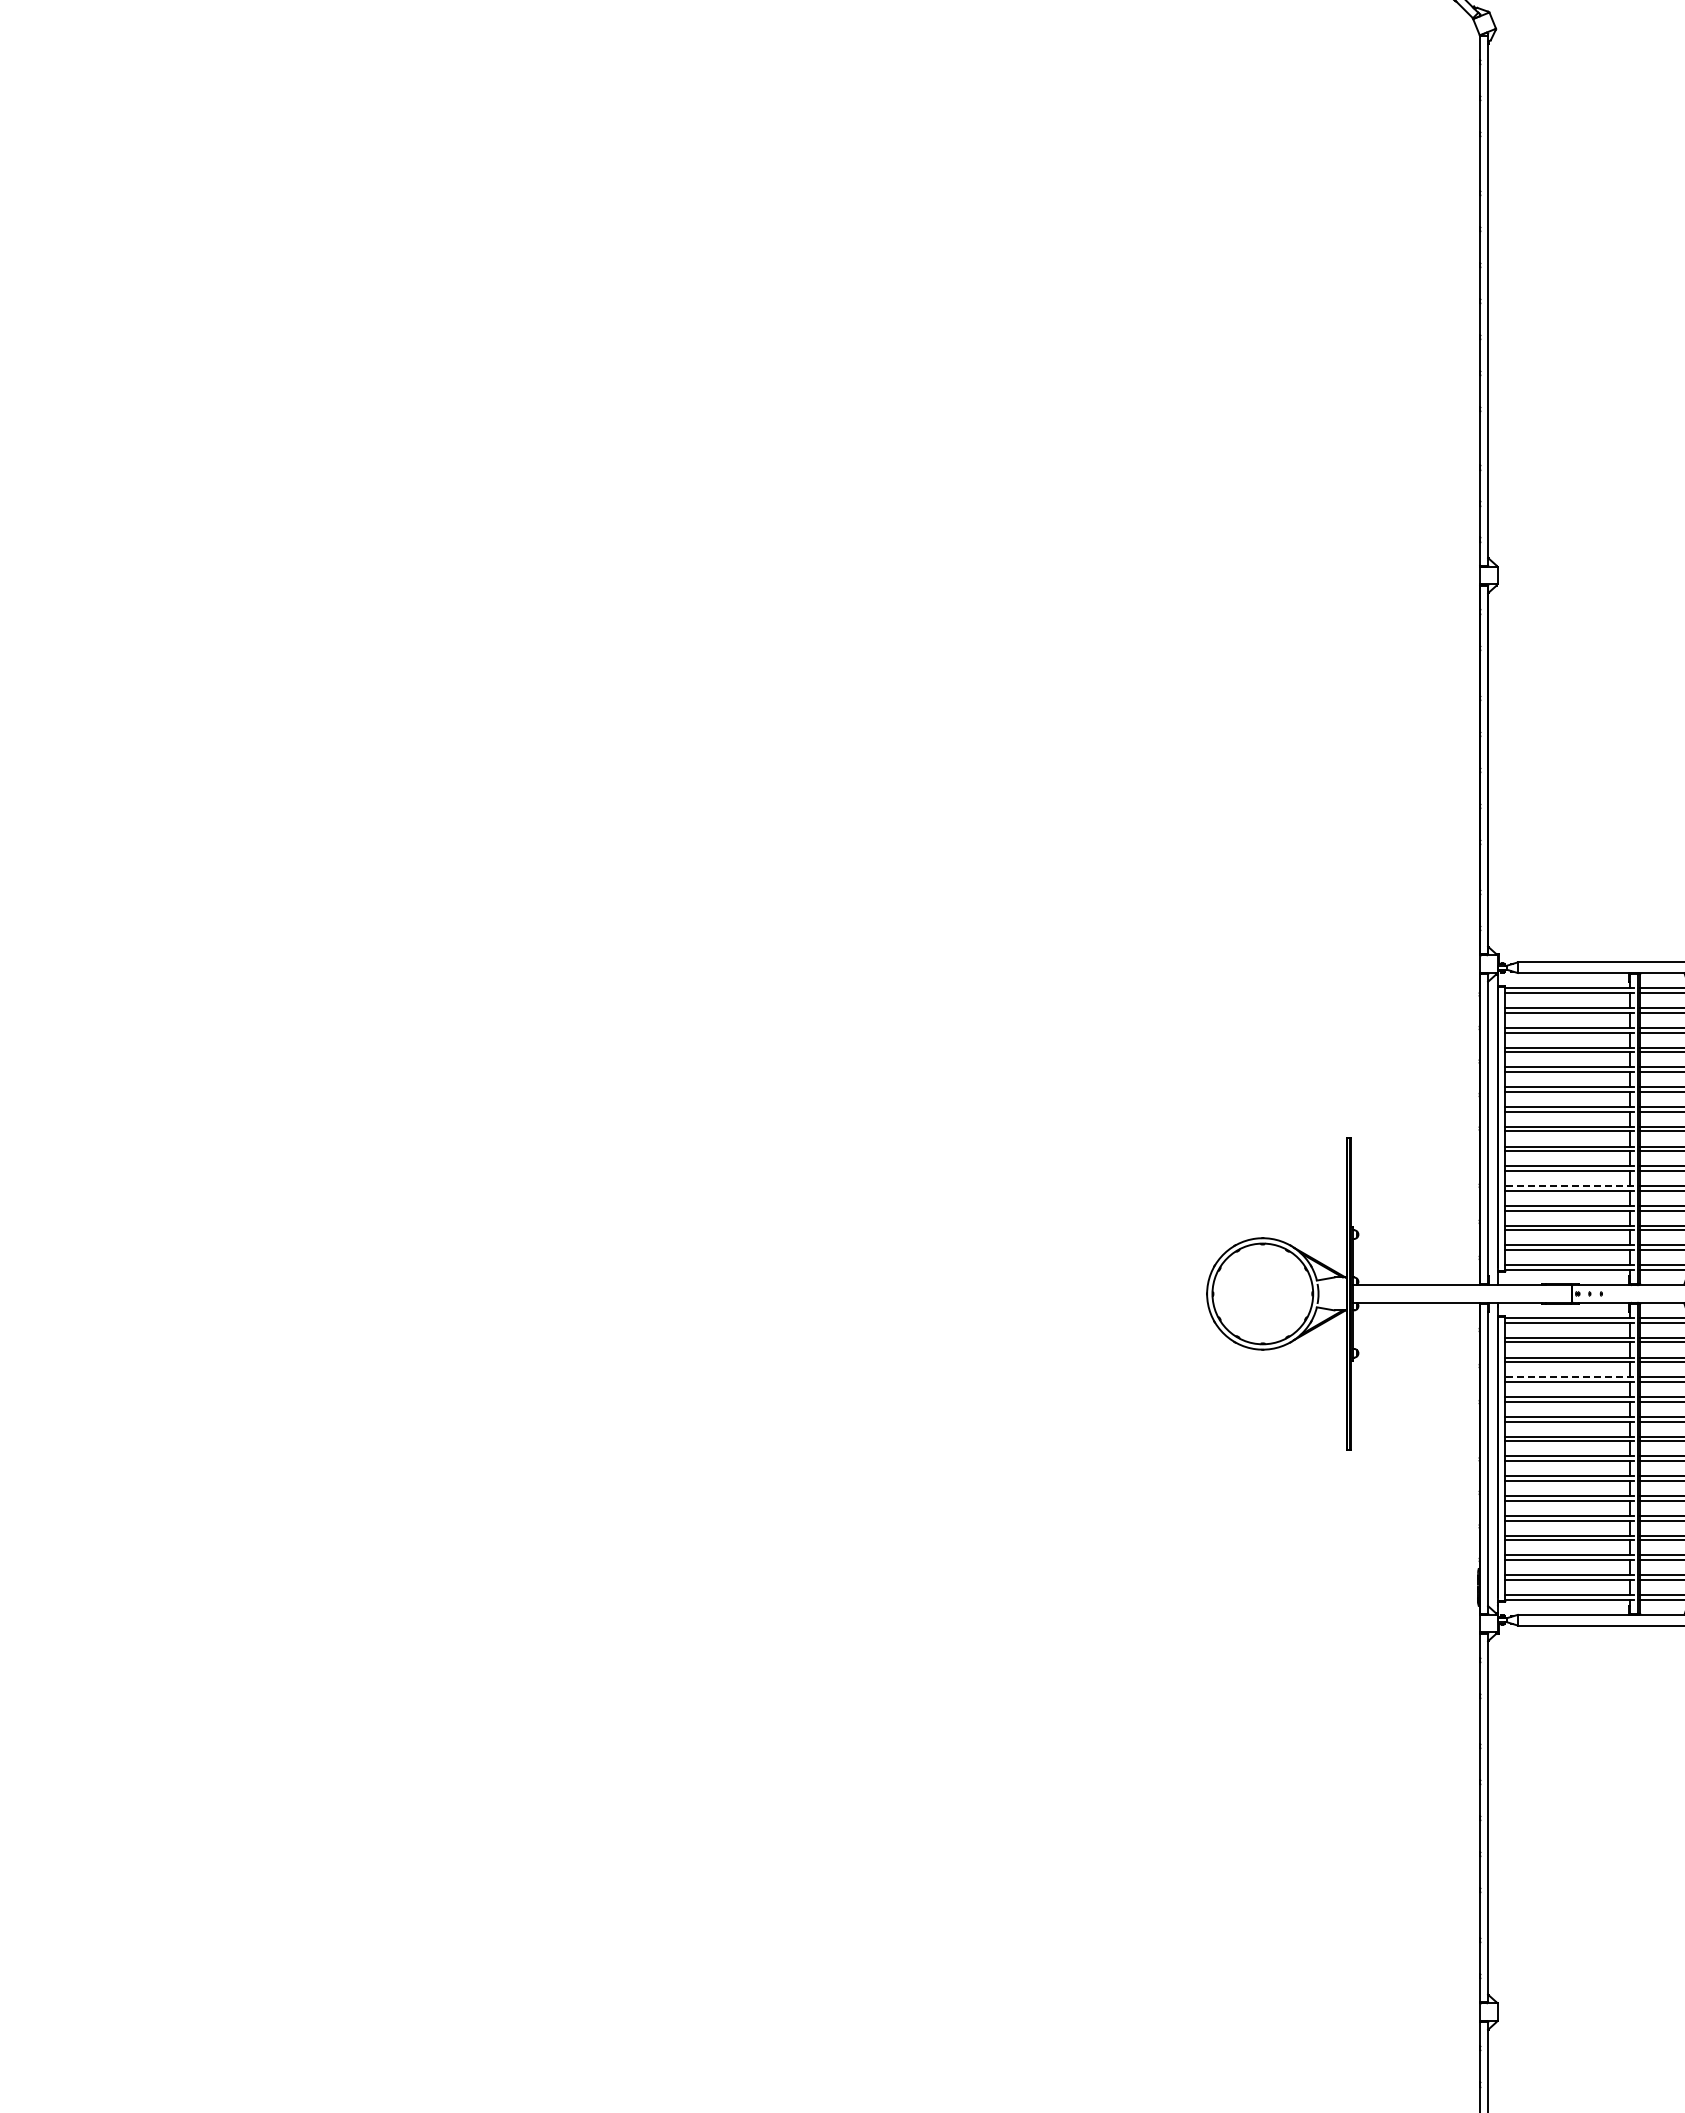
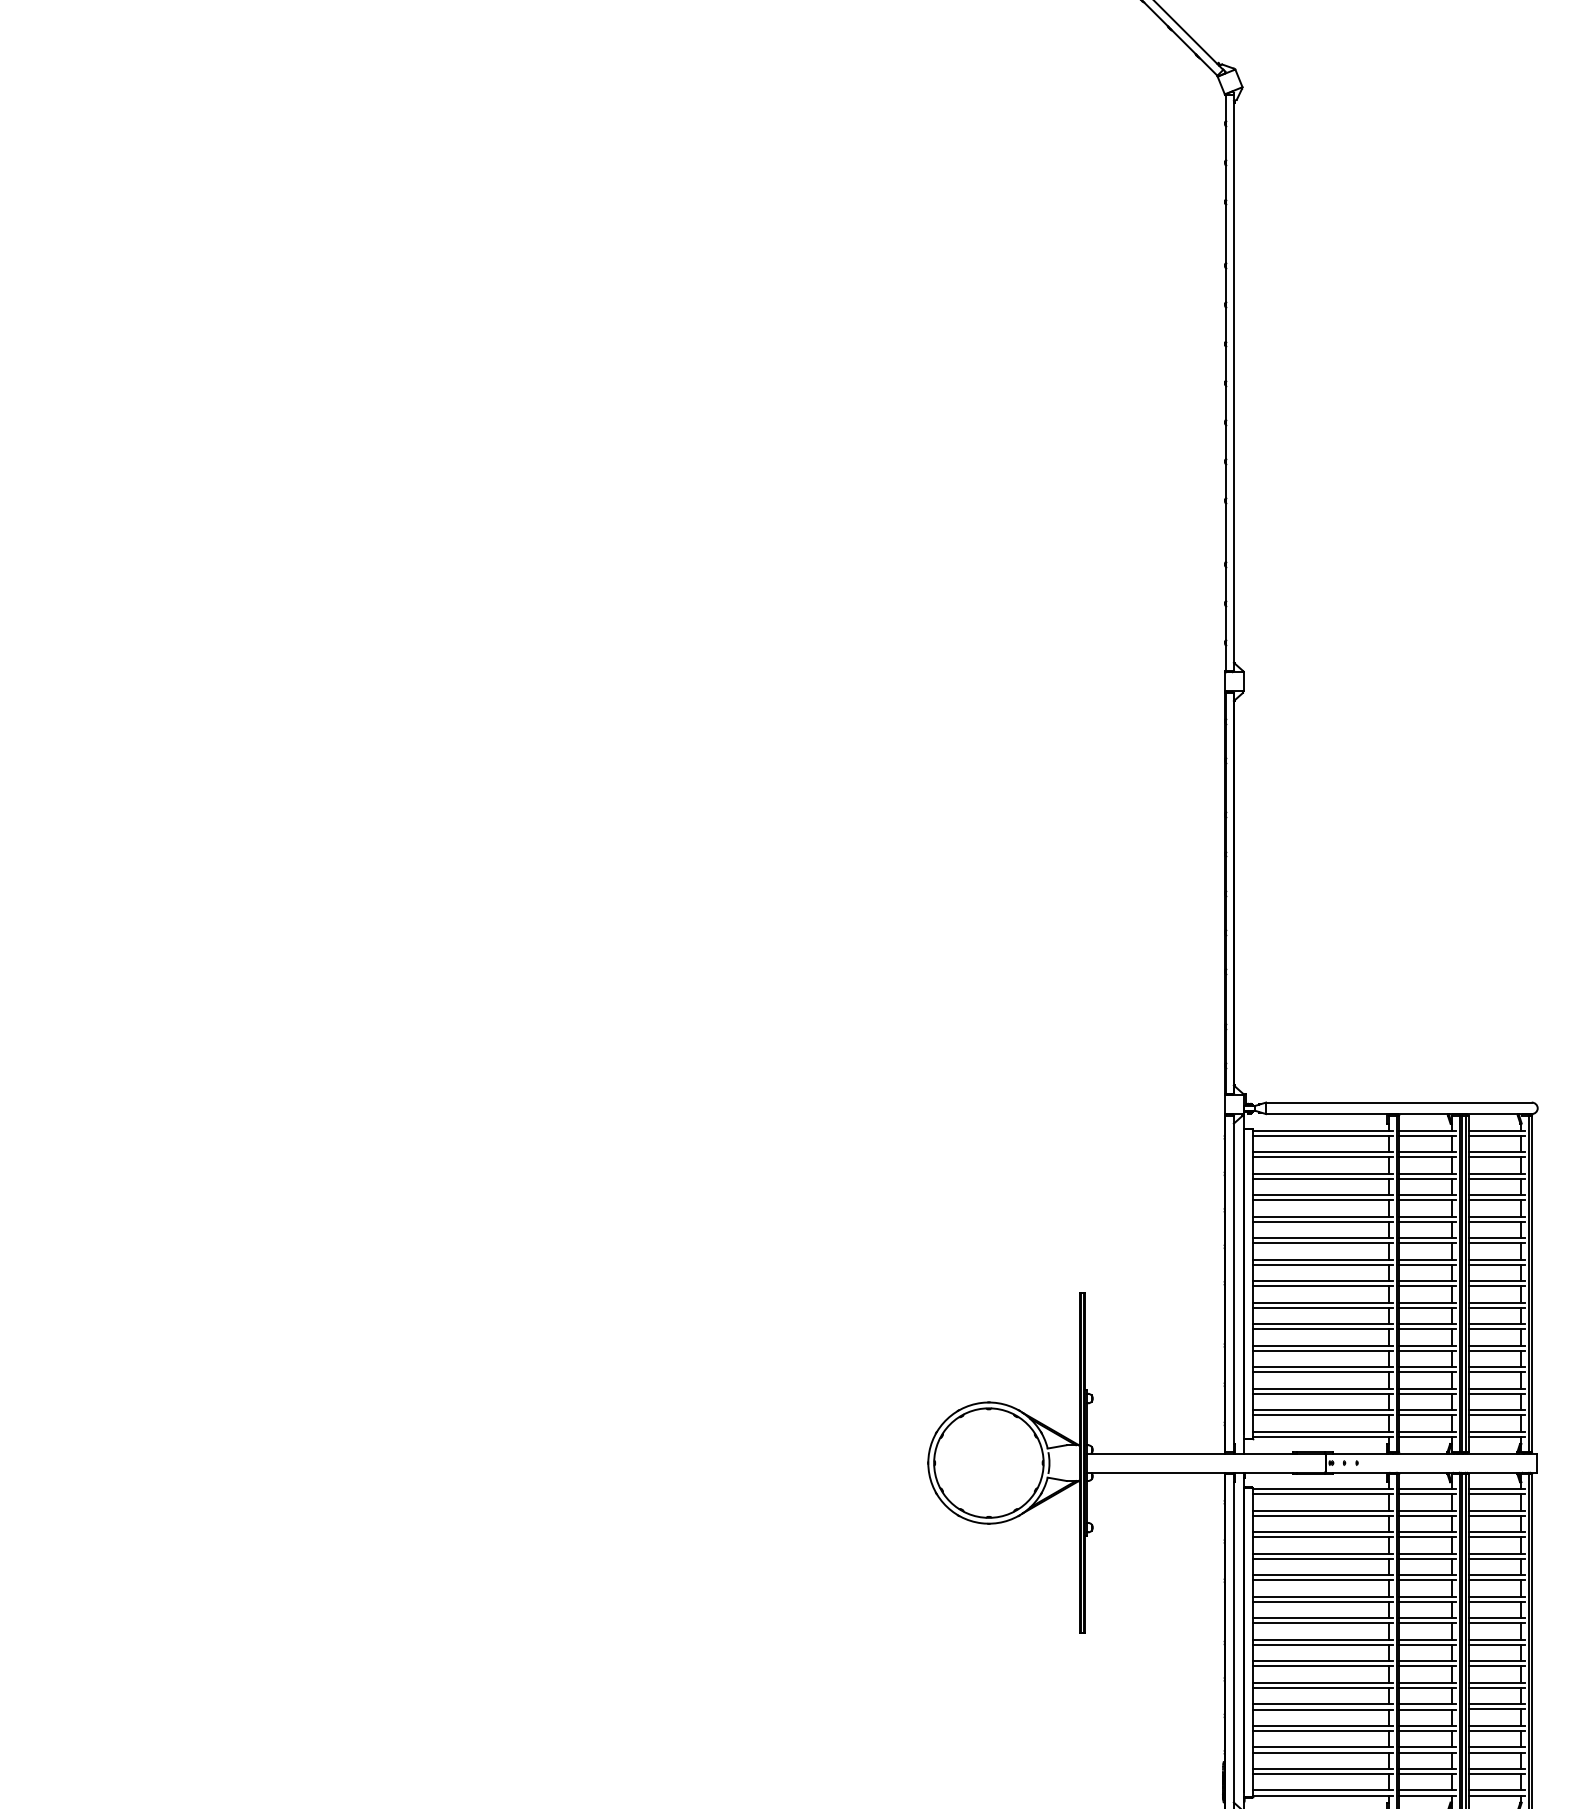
line: (1569, 1186) -> (1322, 1346), dashed -> solid
line: (1569, 1377) -> (1322, 1553), dashed -> solid

